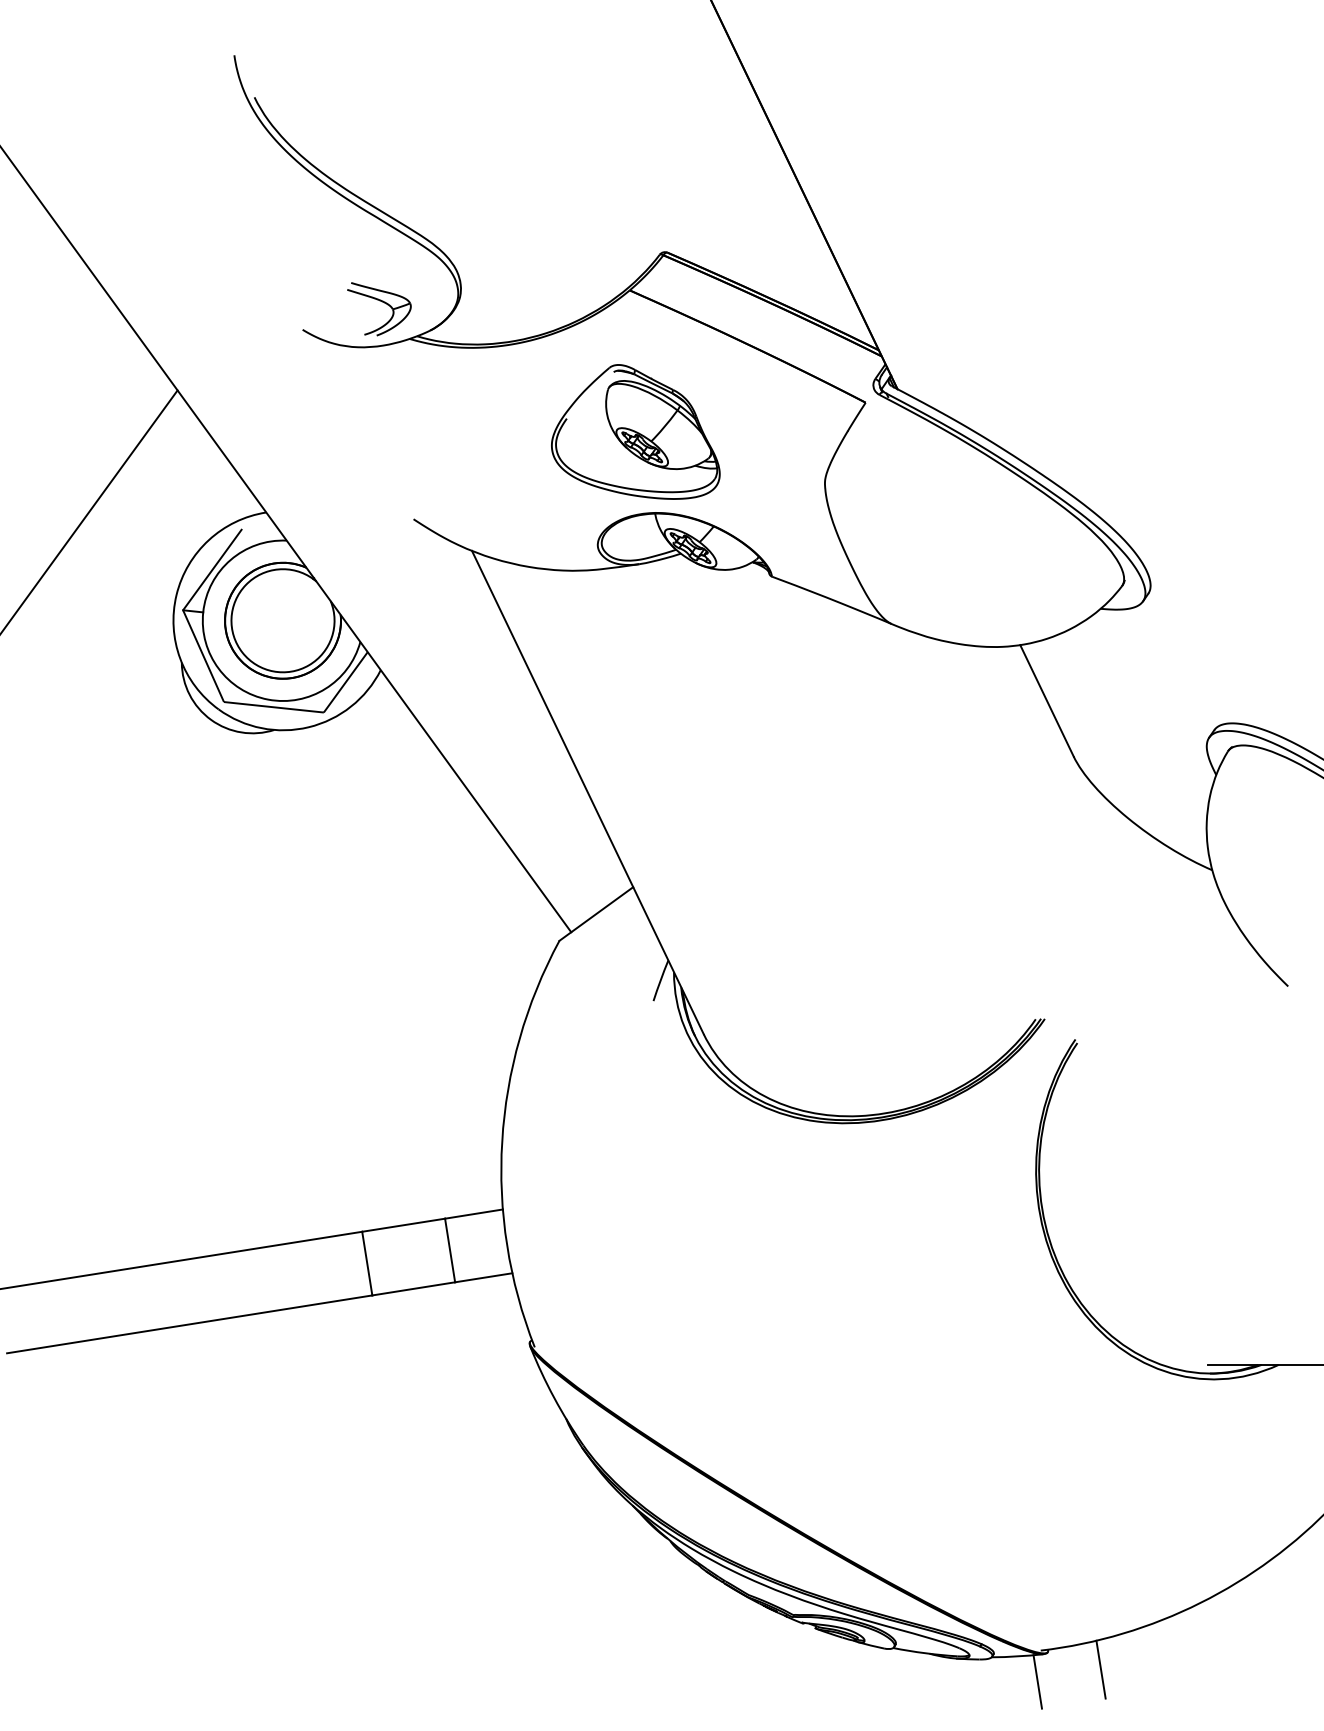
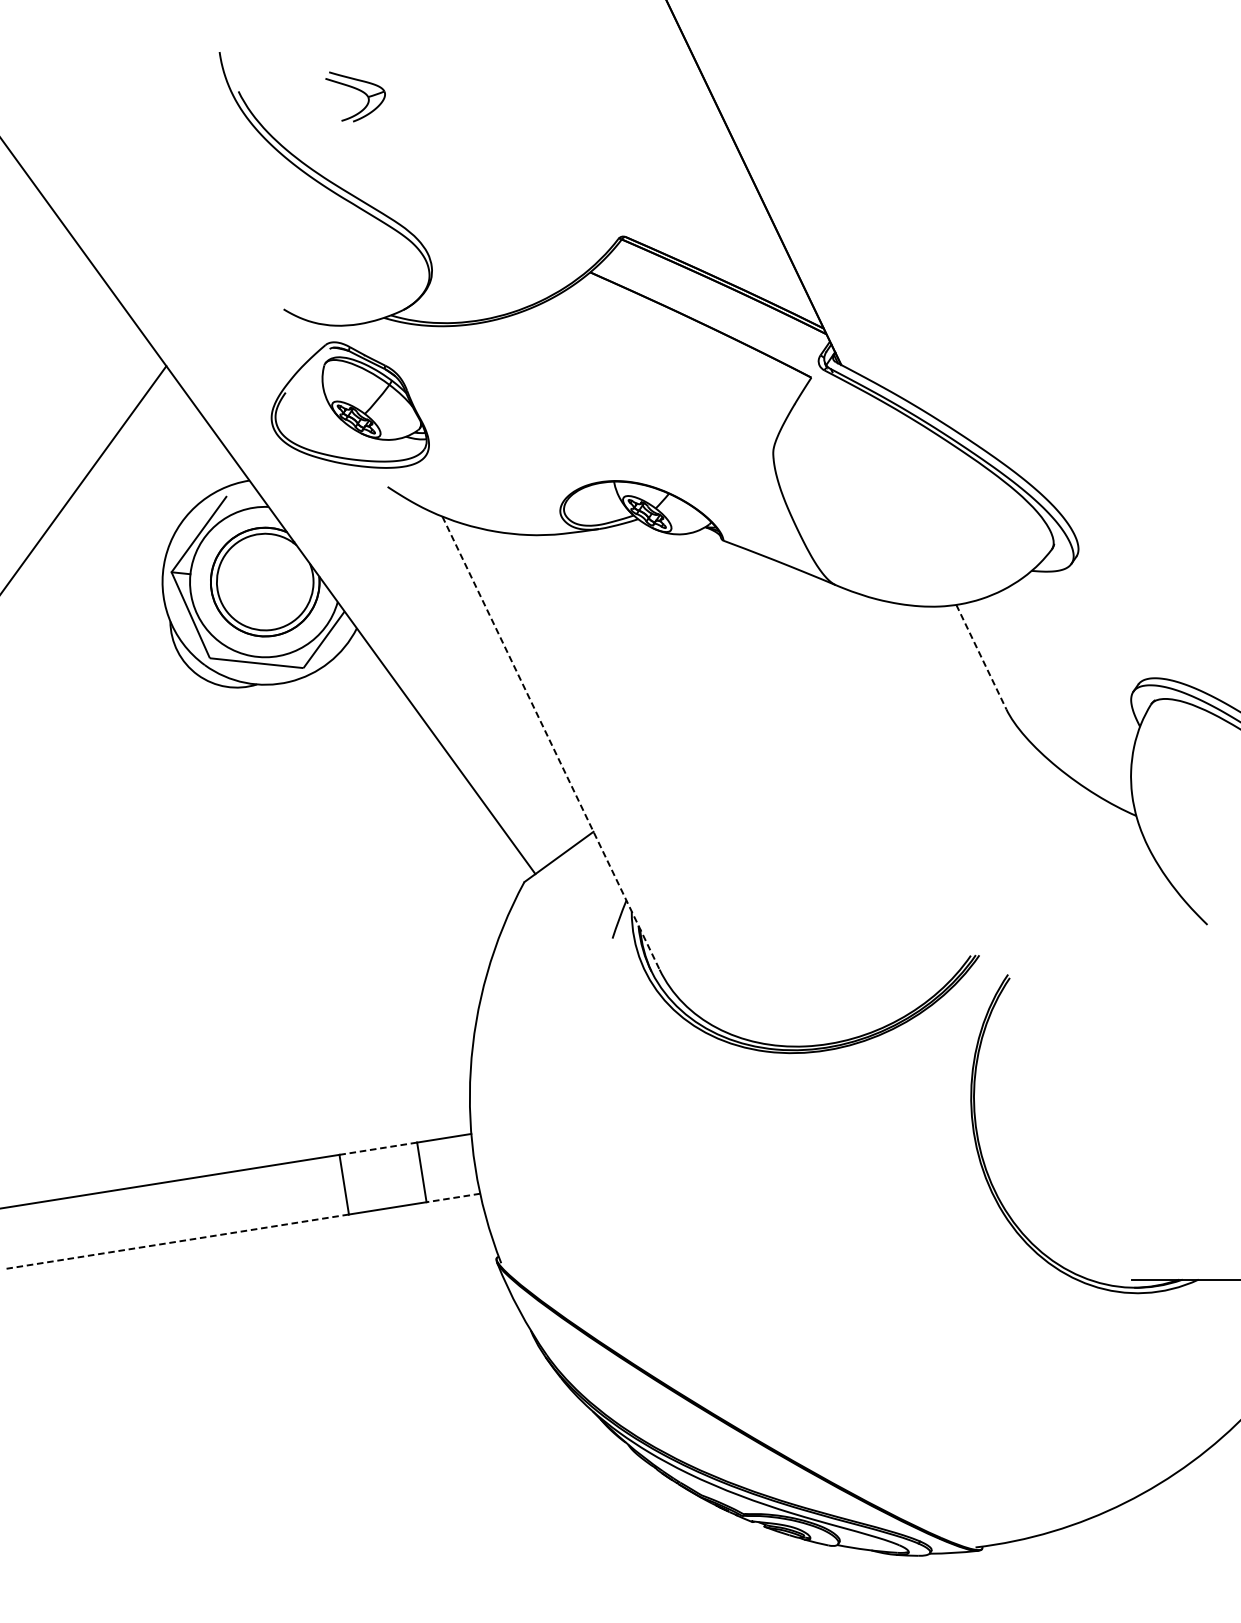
part: (382, 302) -> (358, 90), moved
part: (635, 431) -> (350, 404), moved
line: (1046, 700) -> (980, 656), solid -> dashed
line: (587, 792) -> (550, 743), solid -> dashed
line: (403, 1225) -> (378, 1148), solid -> dashed
line: (483, 1277) -> (453, 1197), solid -> dashed
line: (189, 1324) -> (177, 1241), solid -> dashed
line: (1100, 1669) -> (1031, 1565), removed
line: (1037, 1681) -> (972, 1576), removed

